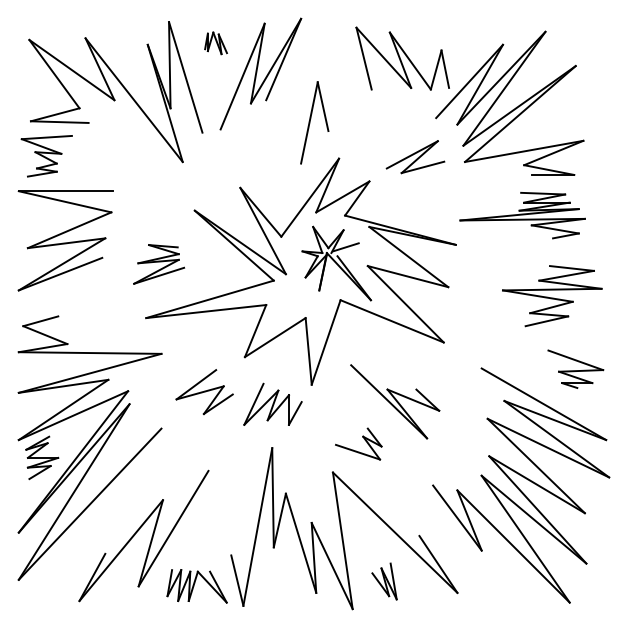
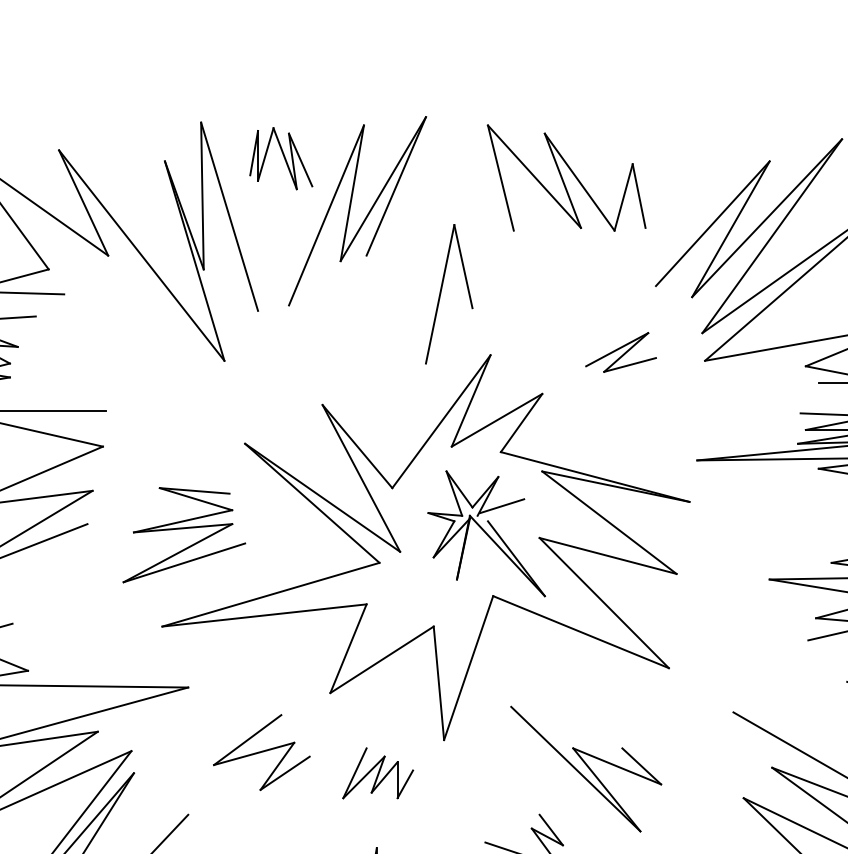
part: (215, 43) -> (280, 159), size x1.67
part: (402, 58) -> (566, 177), moved
part: (415, 156) -> (620, 351), size x0.71
part: (158, 264) -> (183, 535), size x1.43
part: (272, 403) -> (377, 772), size x0.71

